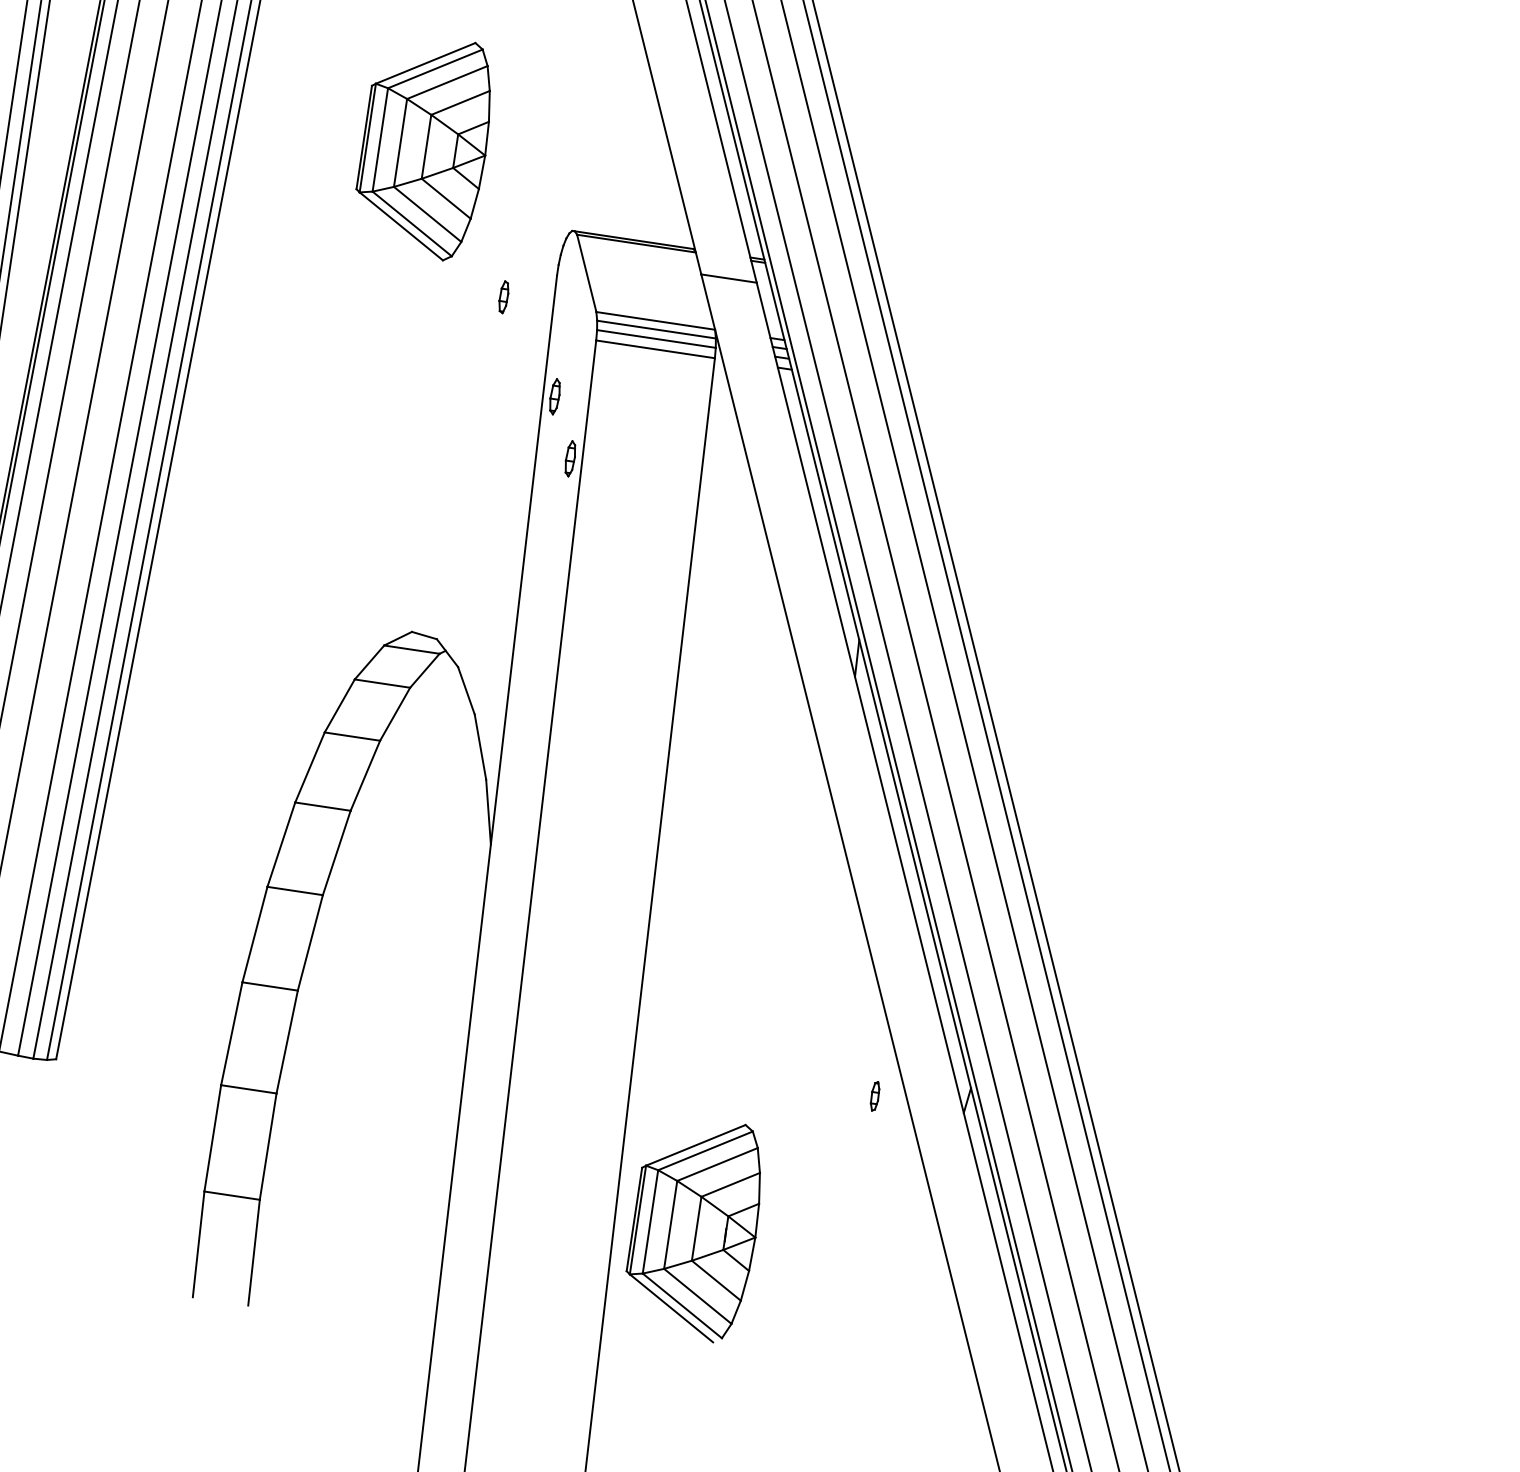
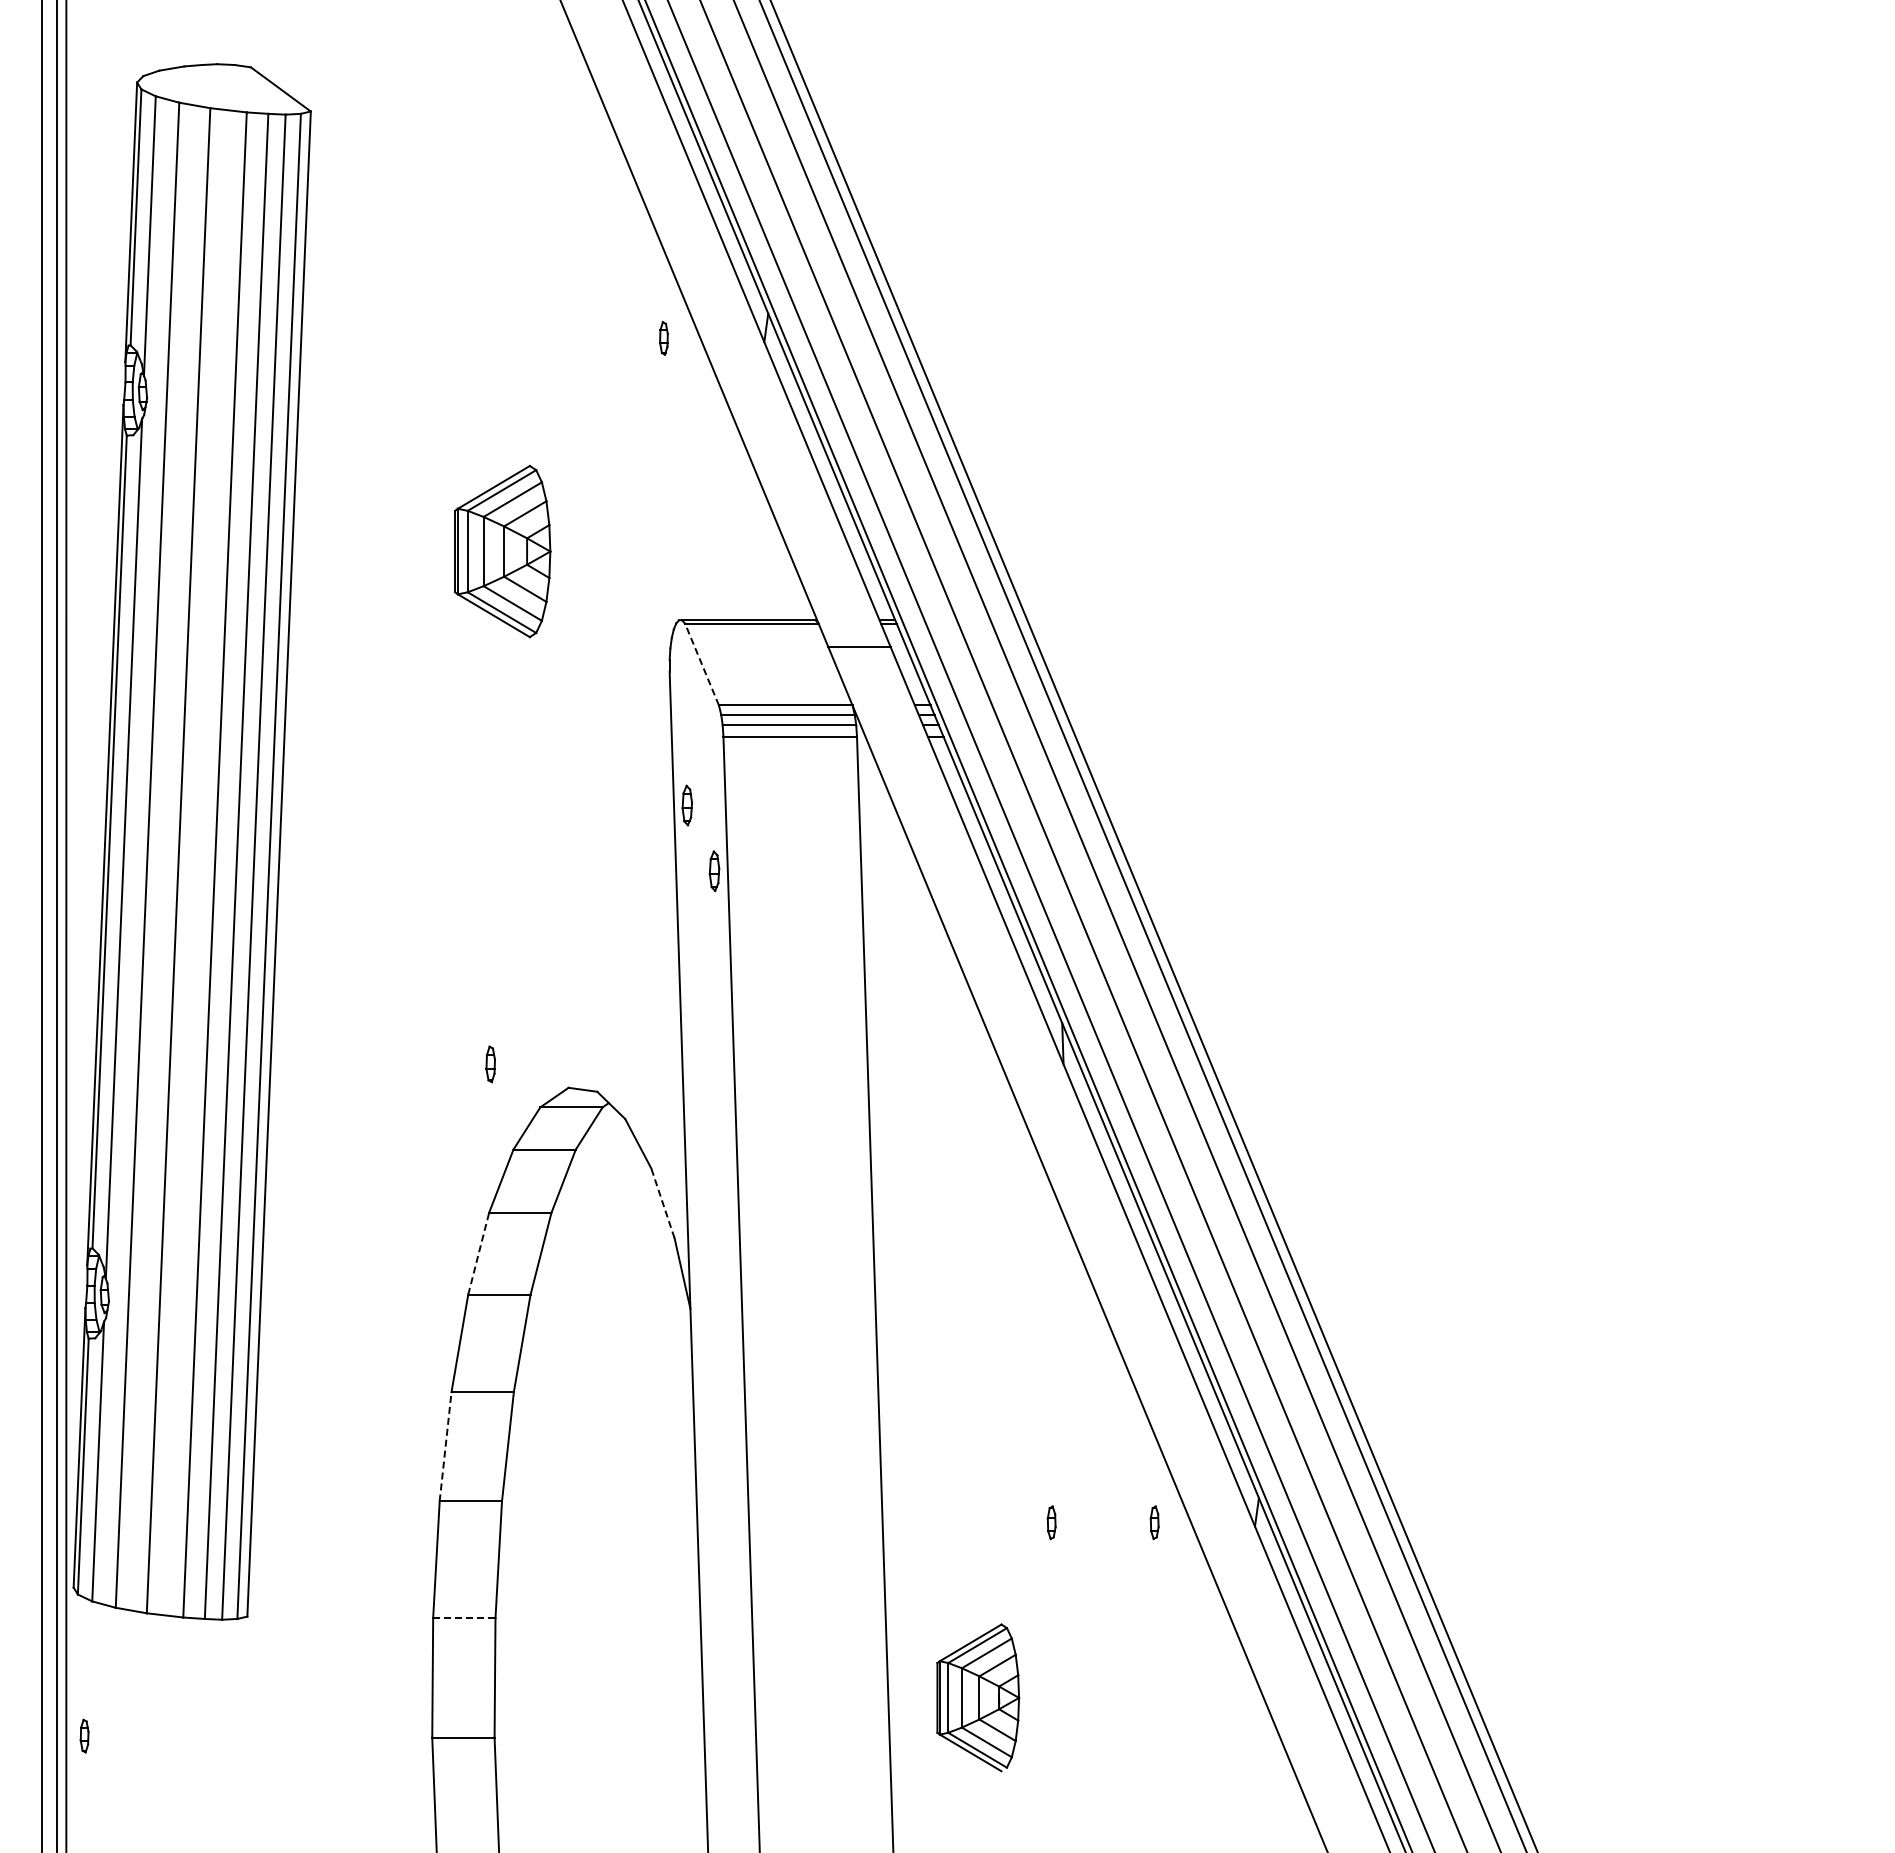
part: (424, 146) -> (502, 551), size x0.7
line: (586, 273) -> (701, 664), solid -> dashed
part: (503, 297) -> (490, 1064), moved
line: (480, 747) -> (662, 1203), solid -> dashed
line: (309, 767) -> (478, 1253), solid -> dashed
line: (254, 934) -> (445, 1446), solid -> dashed
part: (783, 1082) -> (1051, 1522), added
line: (248, 1089) -> (464, 1618), solid -> dashed
part: (695, 1228) -> (978, 1697), size x0.6

